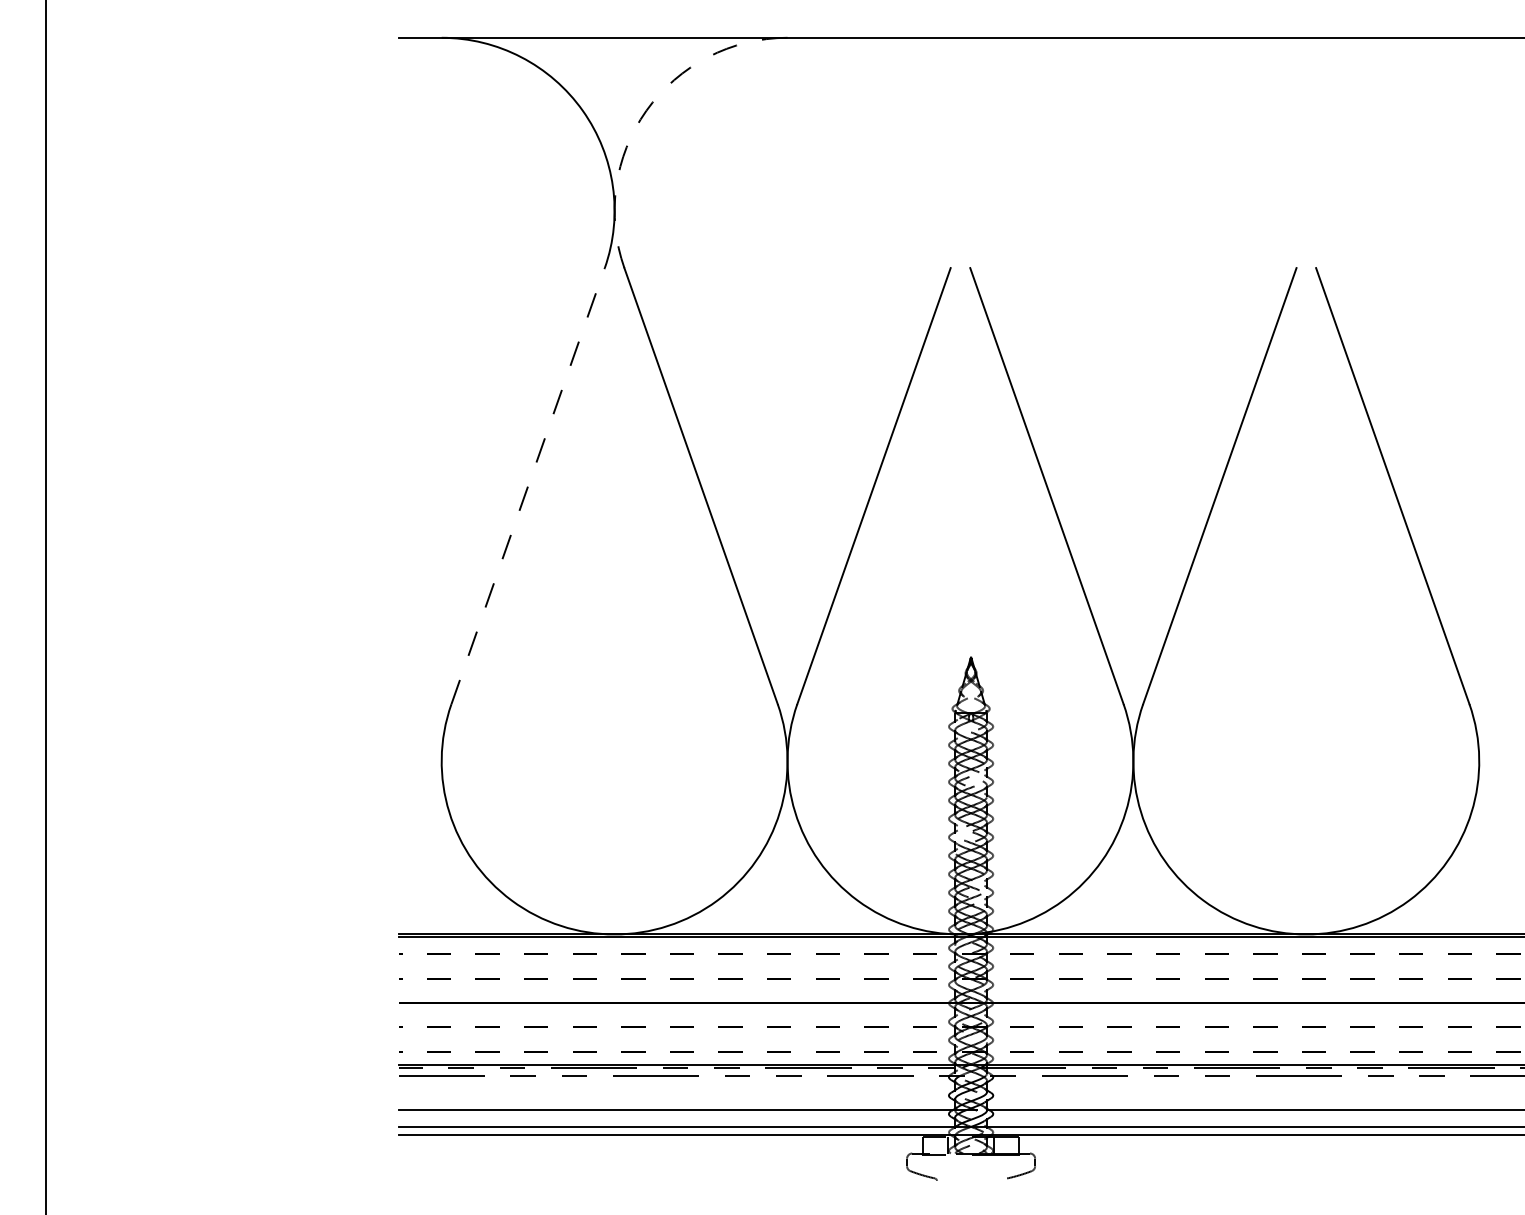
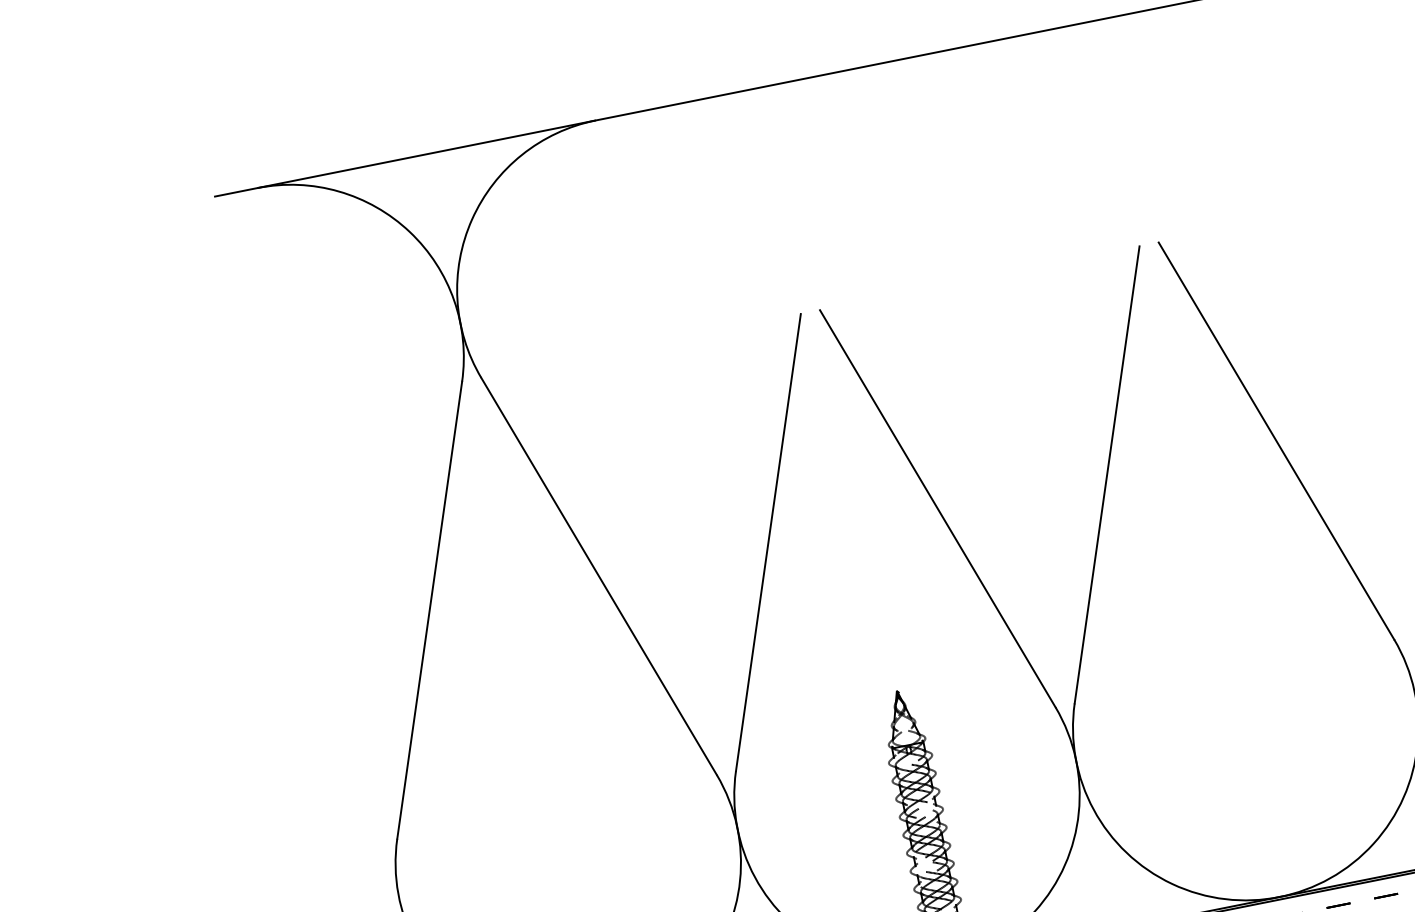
arc: (646, 110) -> (472, 219), dashed -> solid
line: (528, 485) -> (429, 609), dashed -> solid

